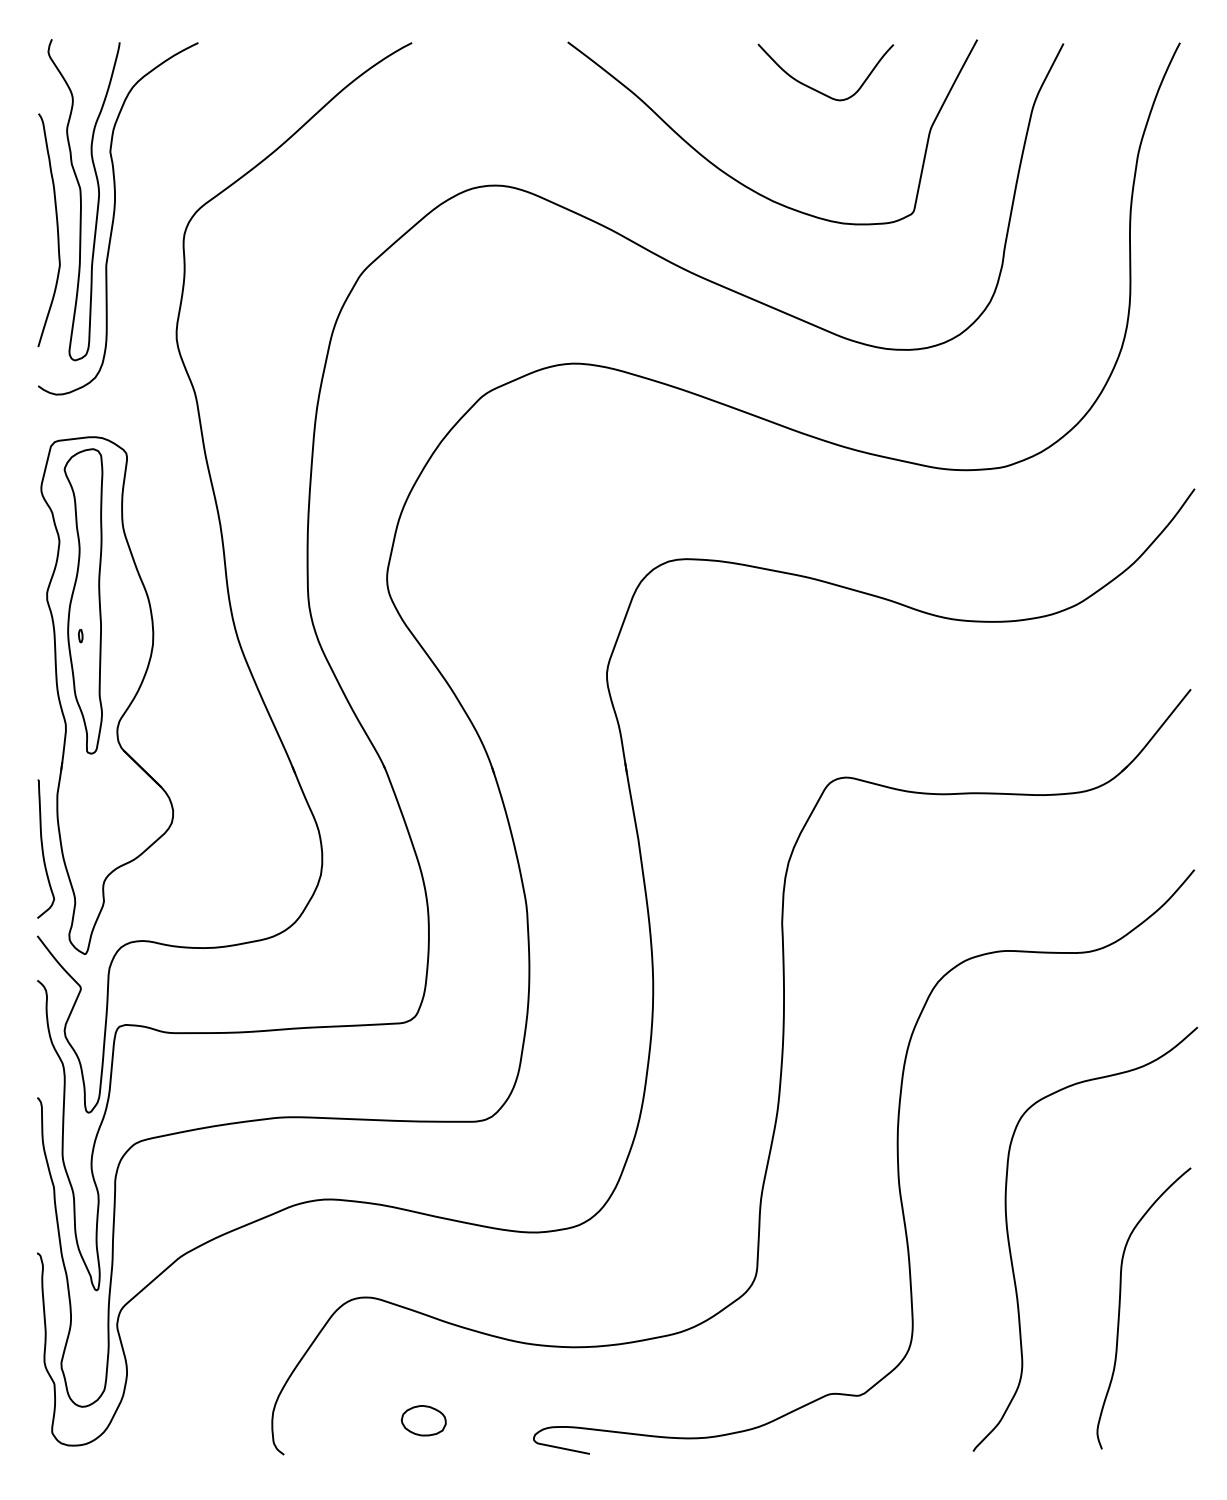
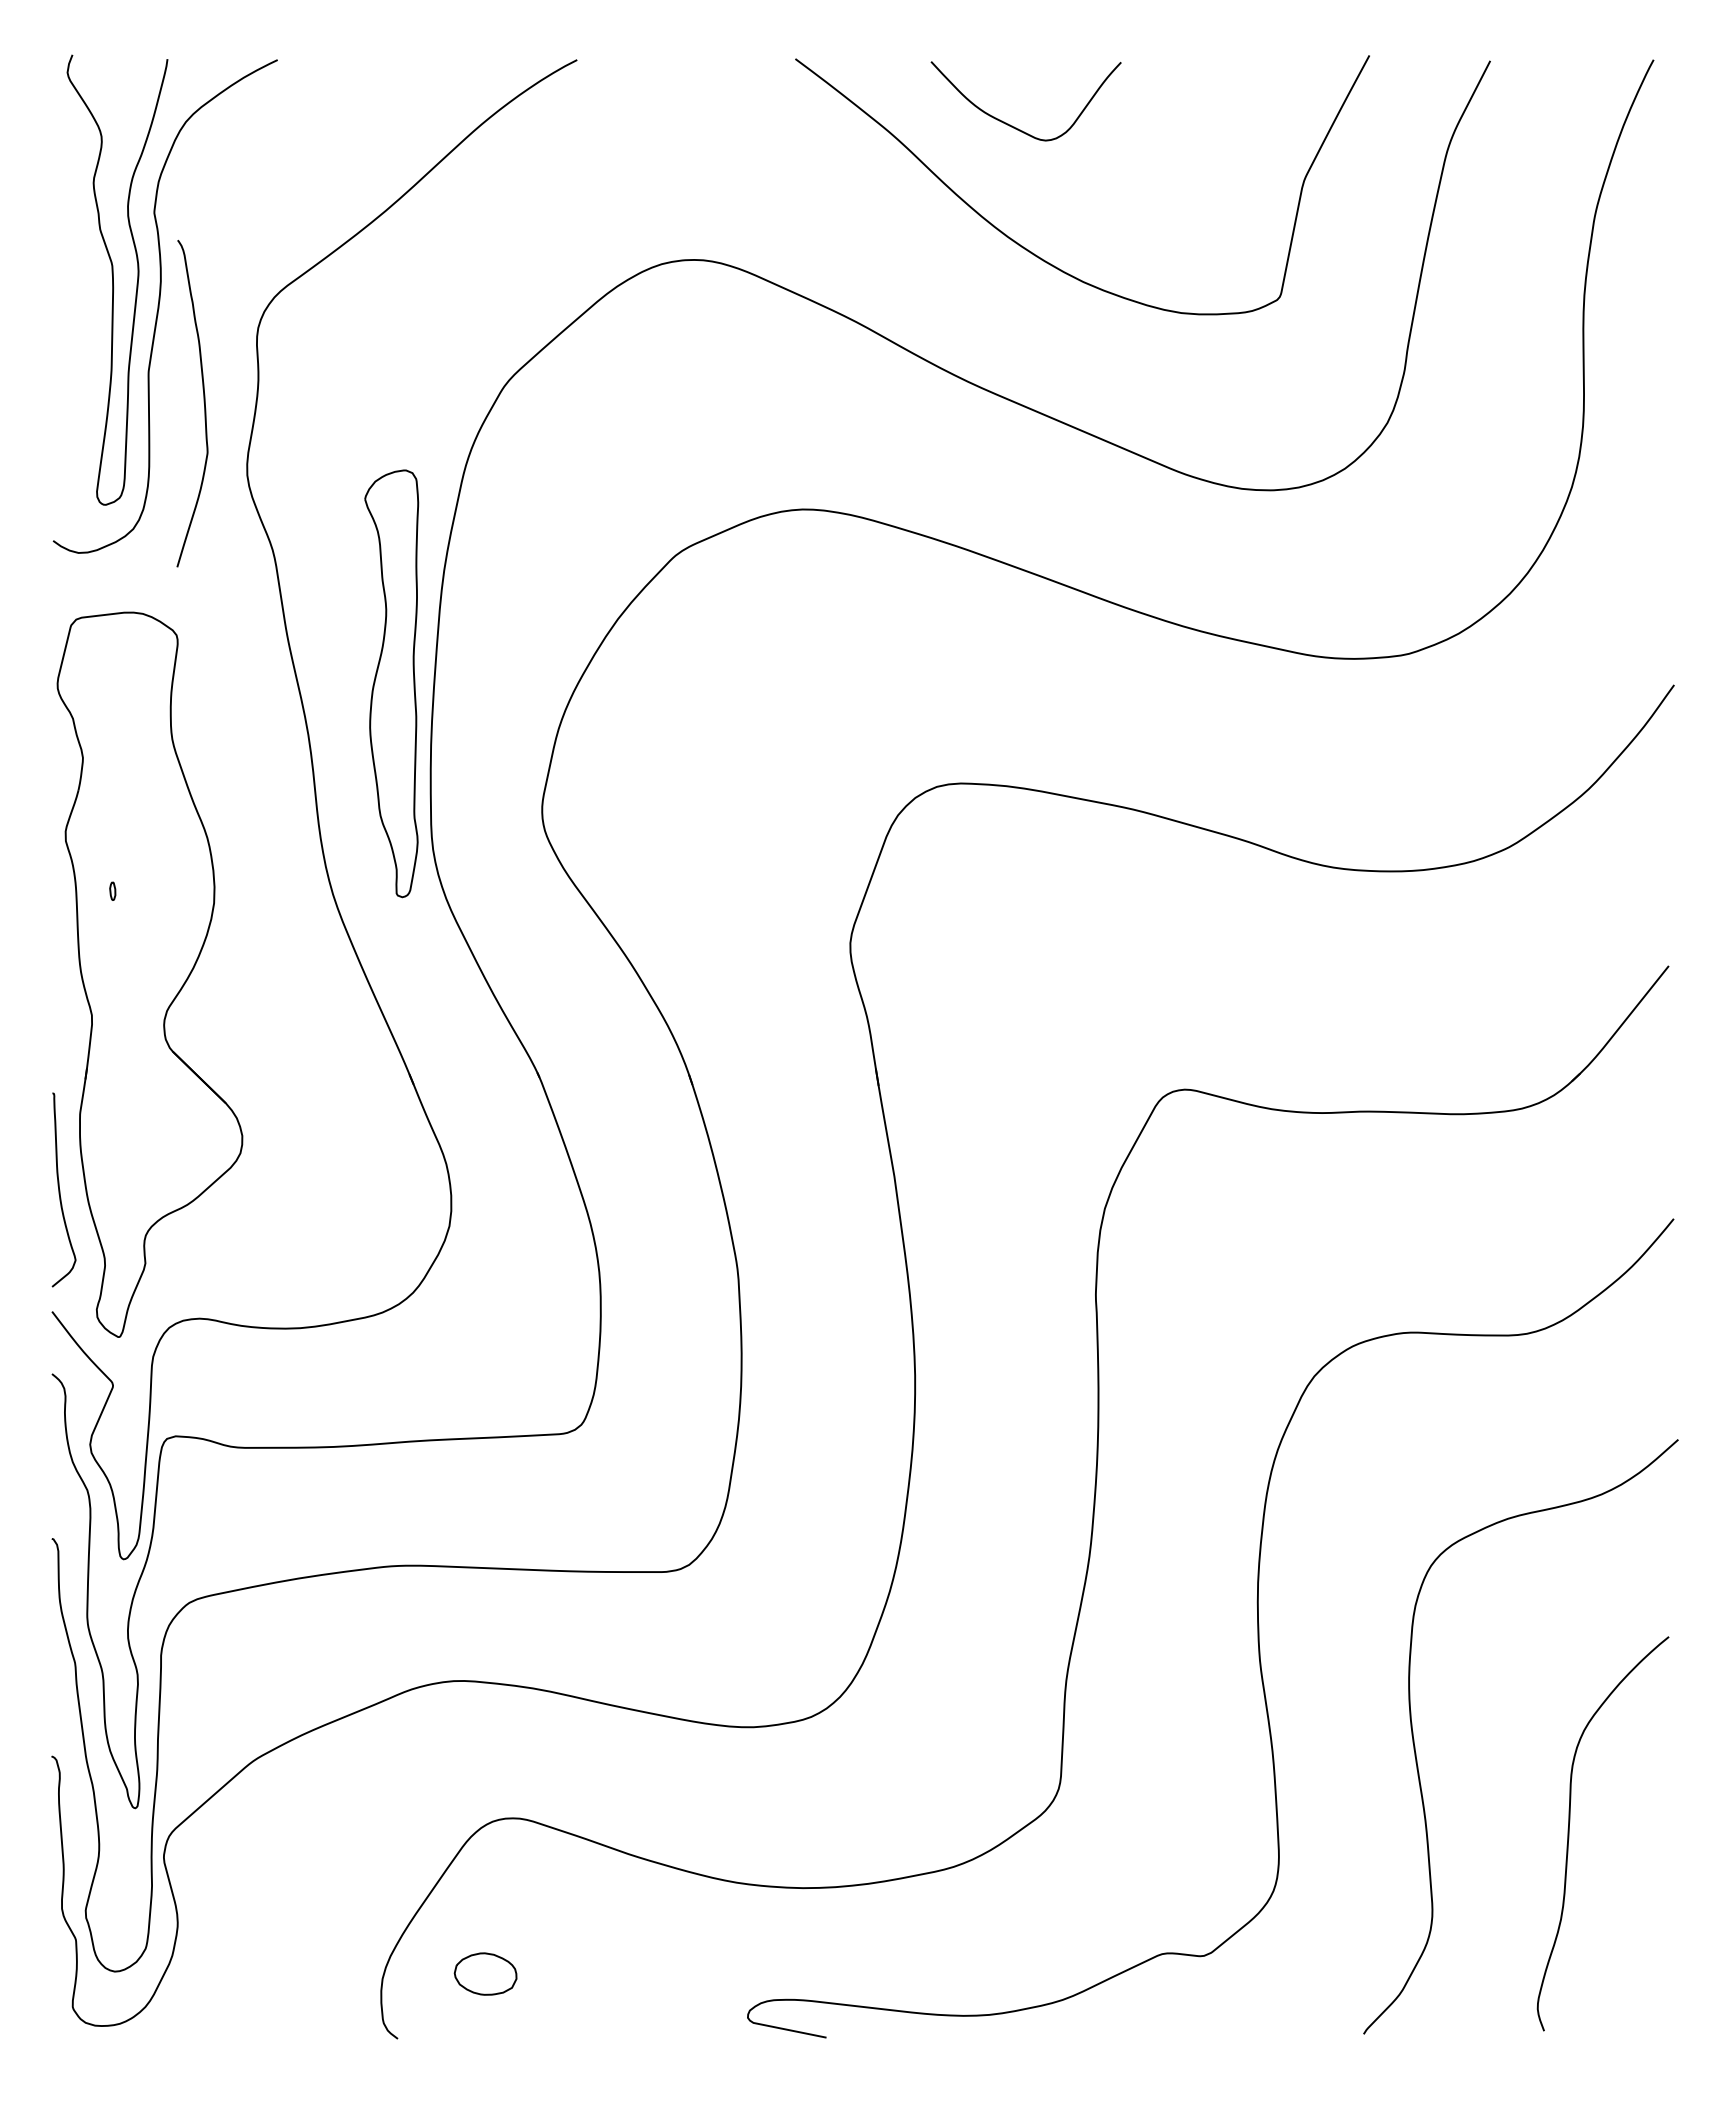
curve: (816, 89) -> (1012, 125), moved
curve: (56, 229) -> (203, 402), moved
part: (83, 601) -> (391, 683), moved
part: (423, 1420) -> (485, 1973), moved

